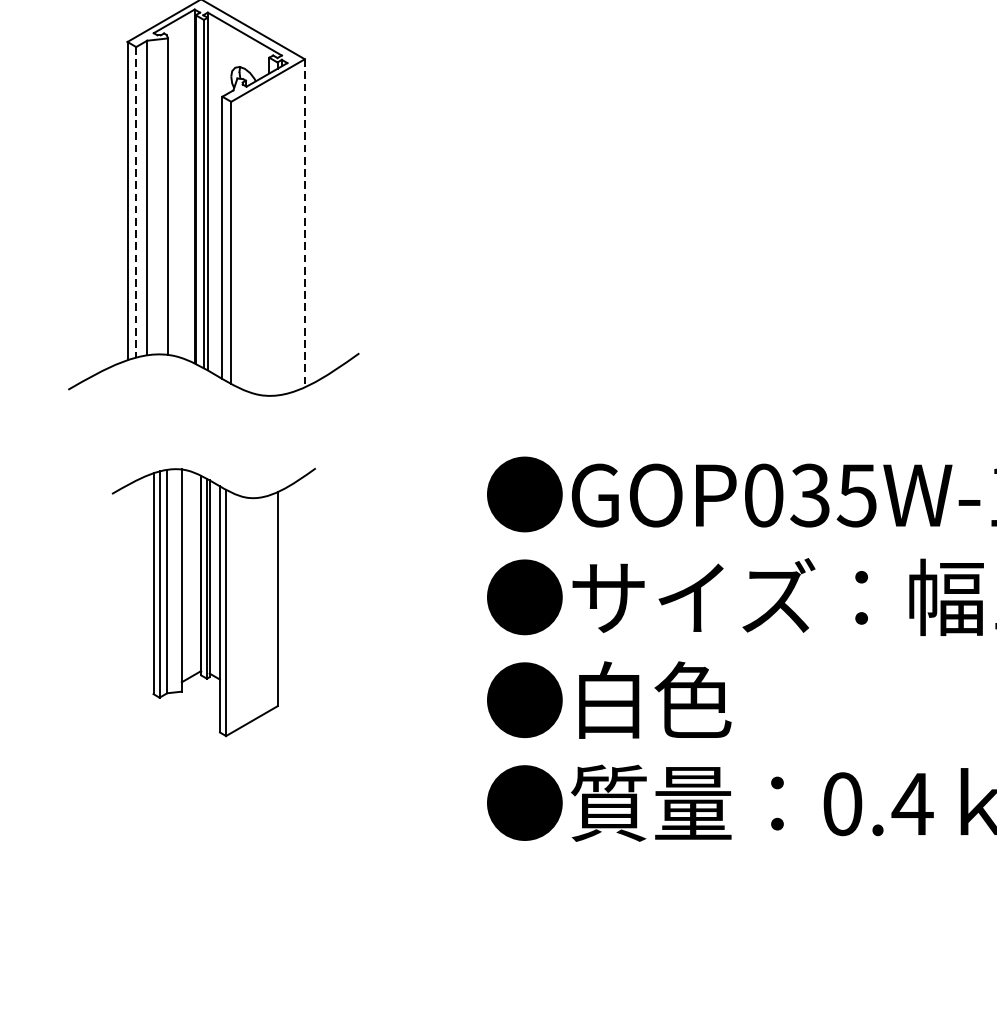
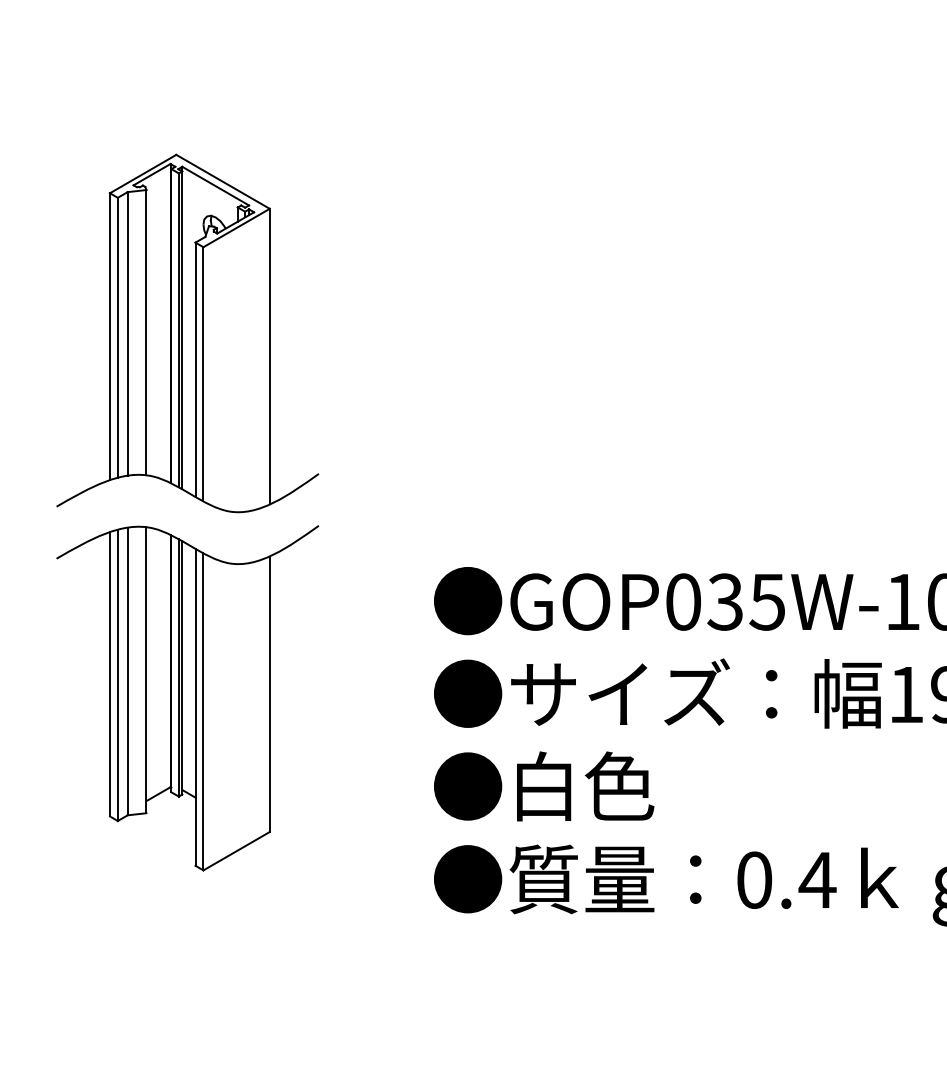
line: (135, 202) -> (117, 337), dashed -> solid
line: (304, 223) -> (269, 356), dashed -> solid
part: (213, 602) -> (187, 698), size x1.43

